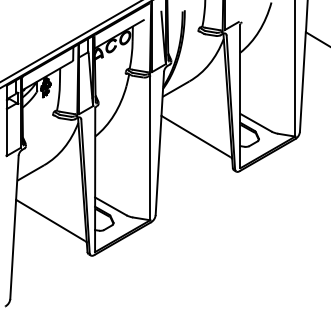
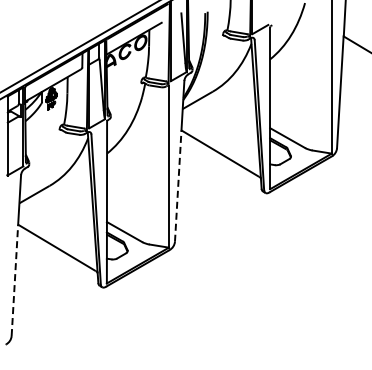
line: (158, 165) -> (178, 186), solid -> dashed
line: (12, 249) -> (14, 280), solid -> dashed

